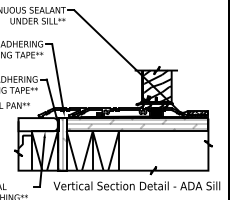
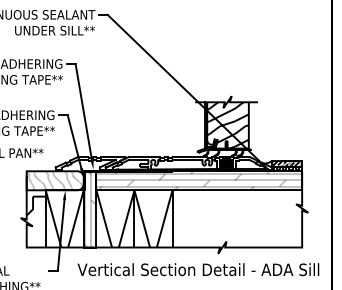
hatch: (37, 124) -> (54, 180), added

